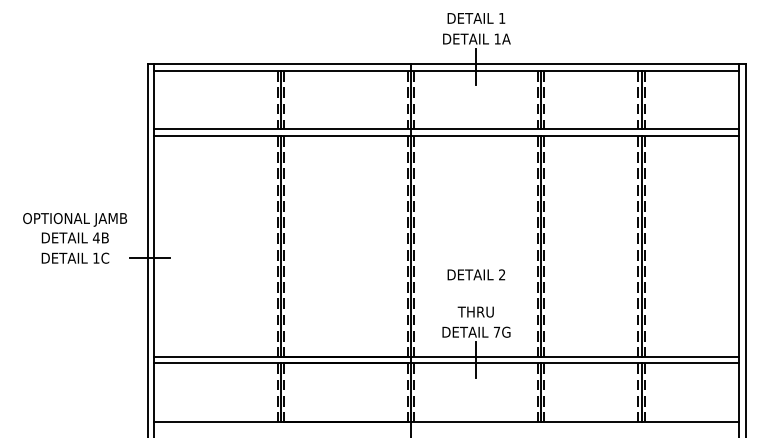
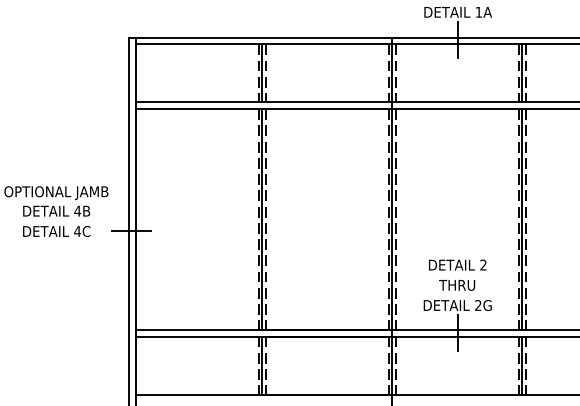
text: (95, 257) -> (76, 230), 1C -> 4C
text: (476, 274) -> (457, 264), moved
text: (496, 331) -> (477, 304), 7G -> 2G

